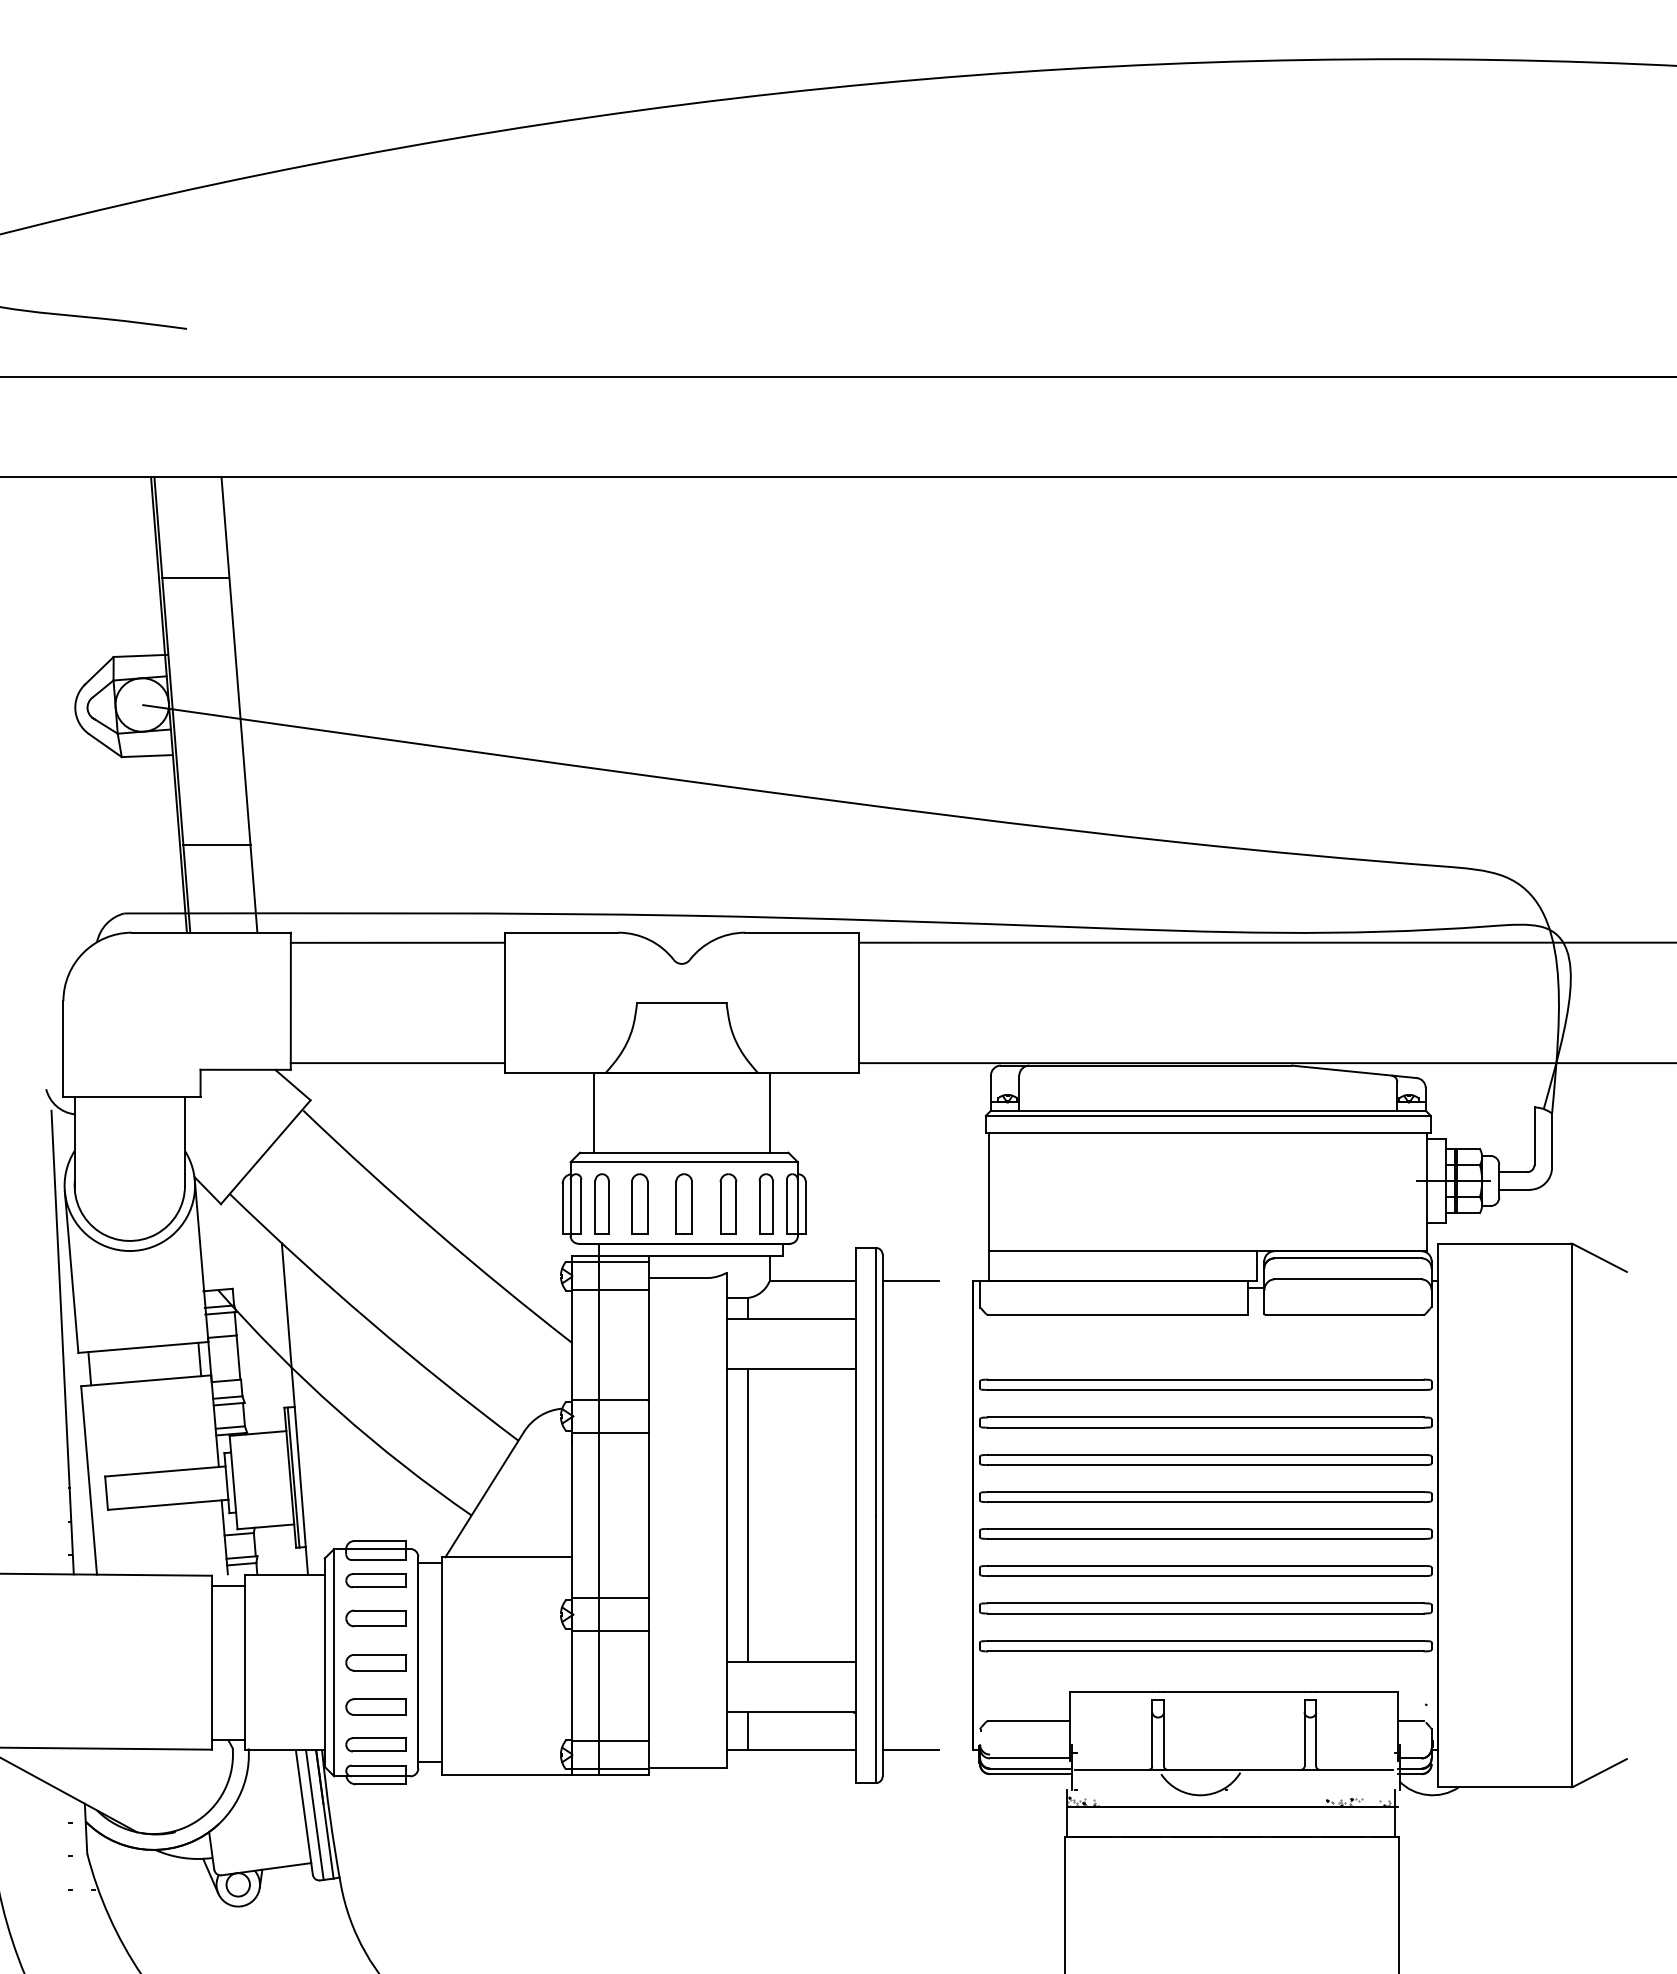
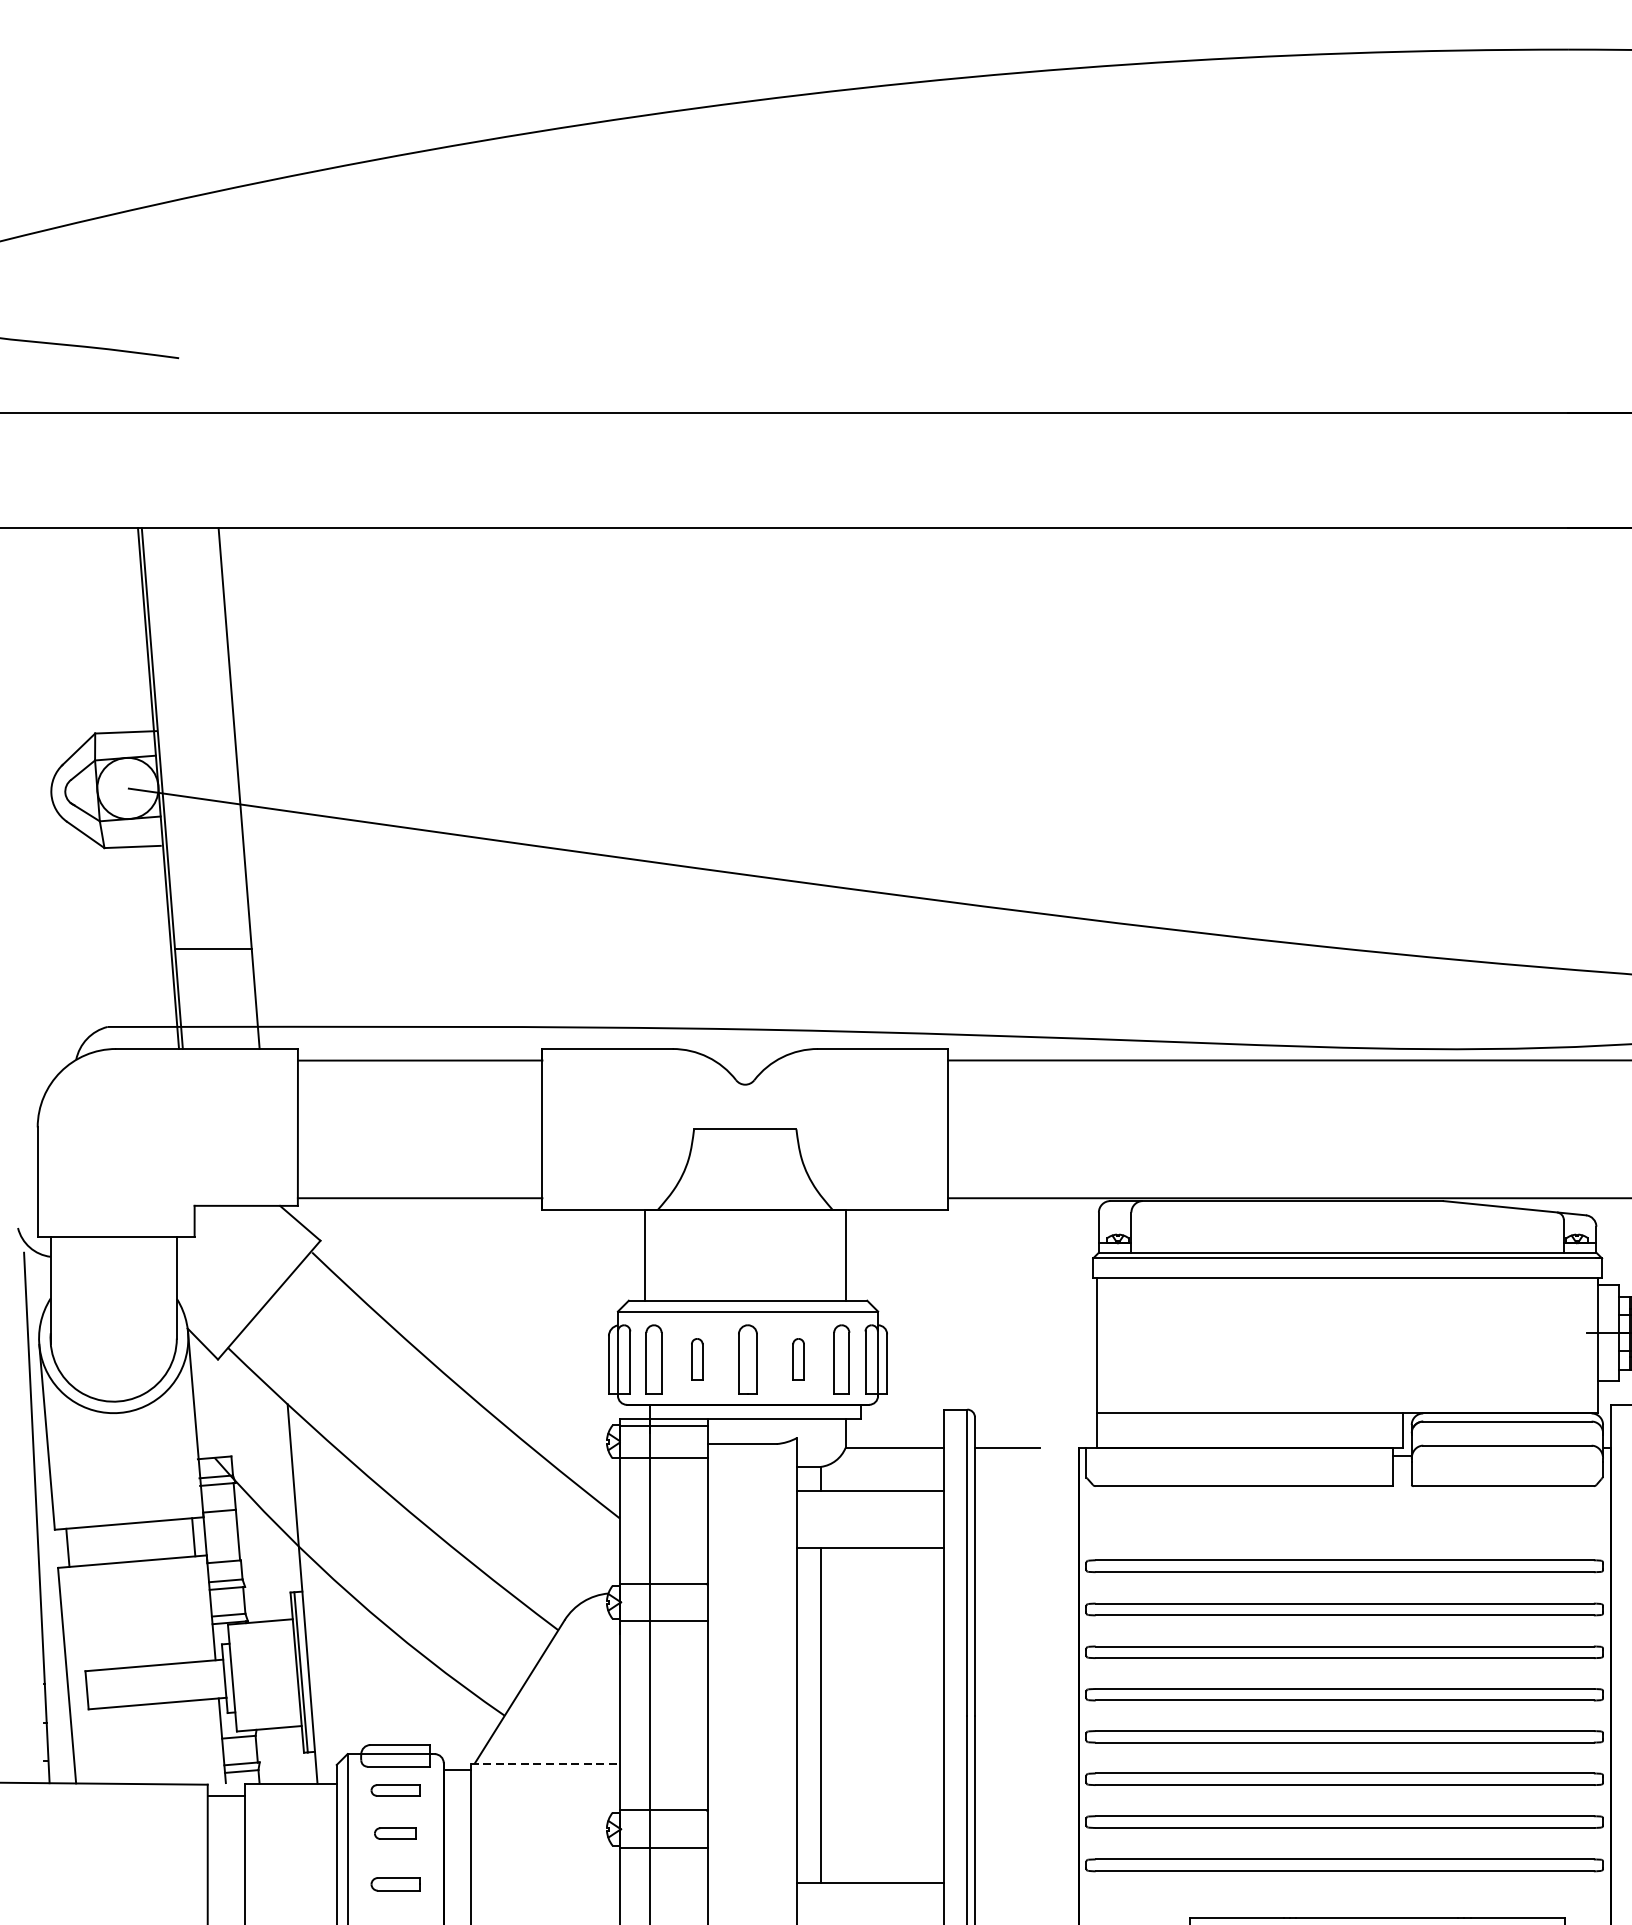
line: (195, 577) -> (188, 642), removed
part: (639, 1203) -> (696, 1358), size x0.6
part: (728, 1203) -> (798, 1358), size x0.6
line: (507, 1557) -> (545, 1763), solid -> dashed
part: (375, 1580) -> (394, 1790), size x0.7
part: (375, 1618) -> (394, 1833), size x0.6
part: (375, 1662) -> (394, 1883), size x0.7

